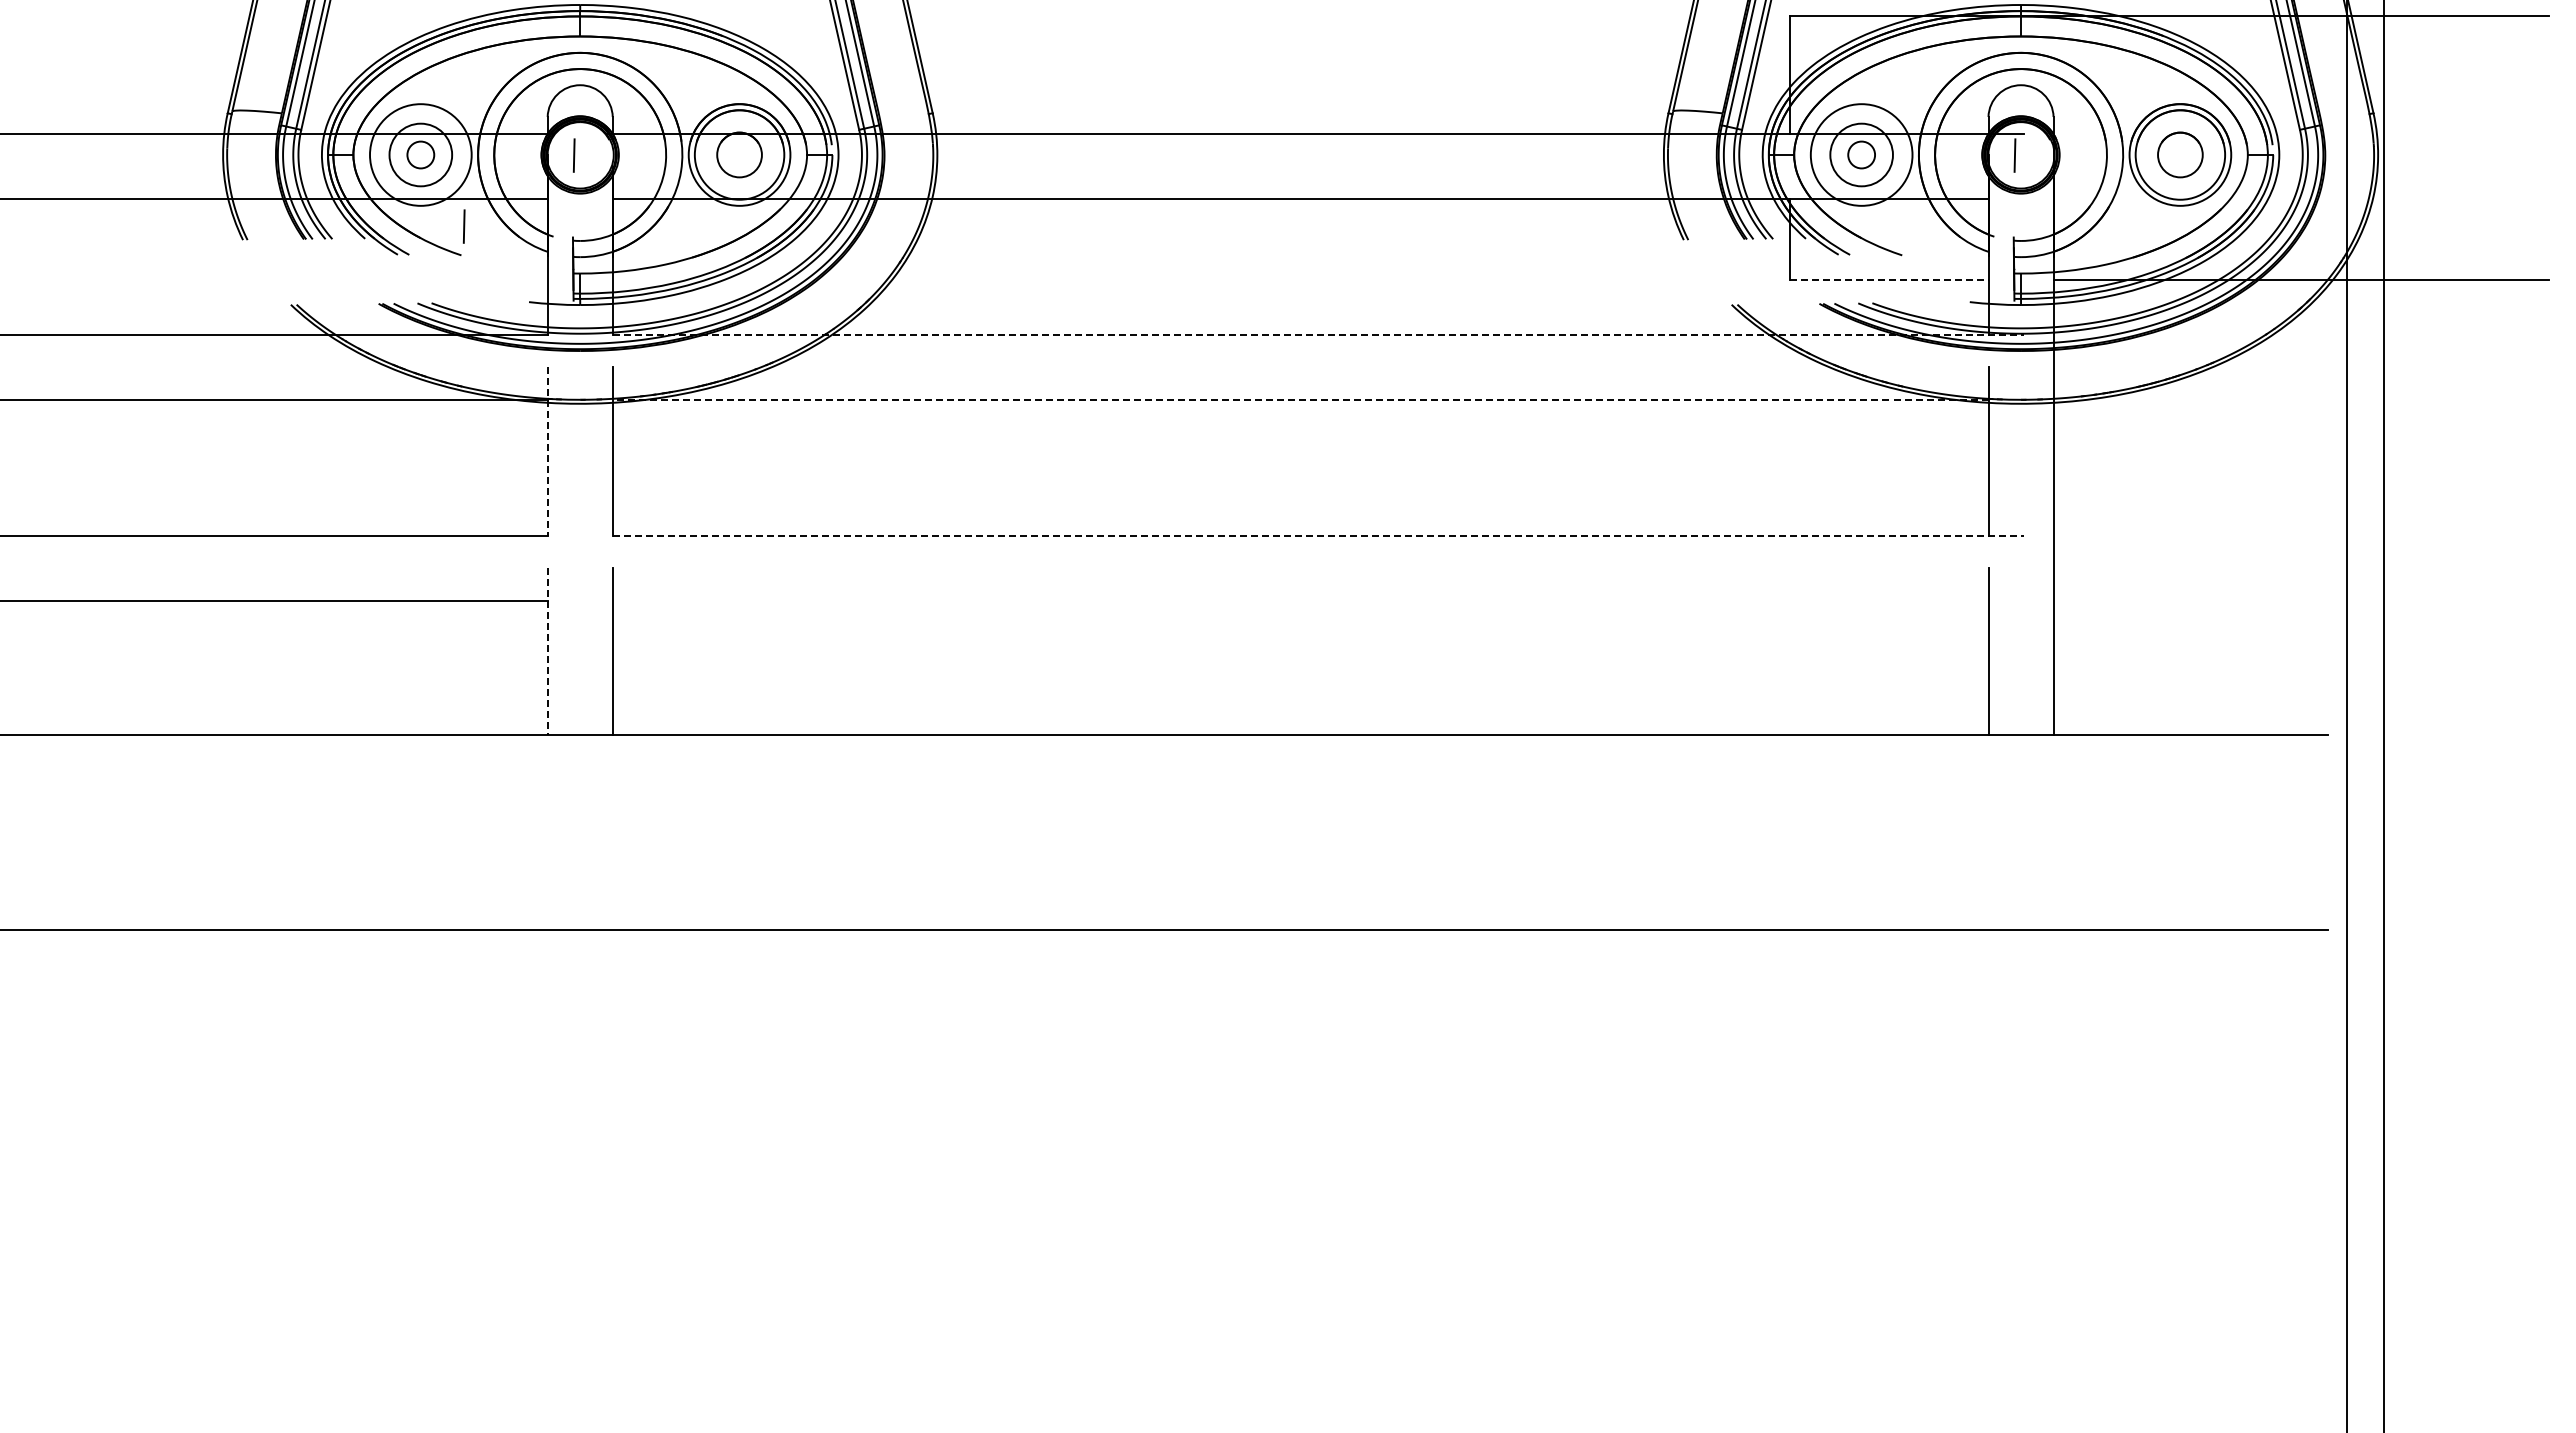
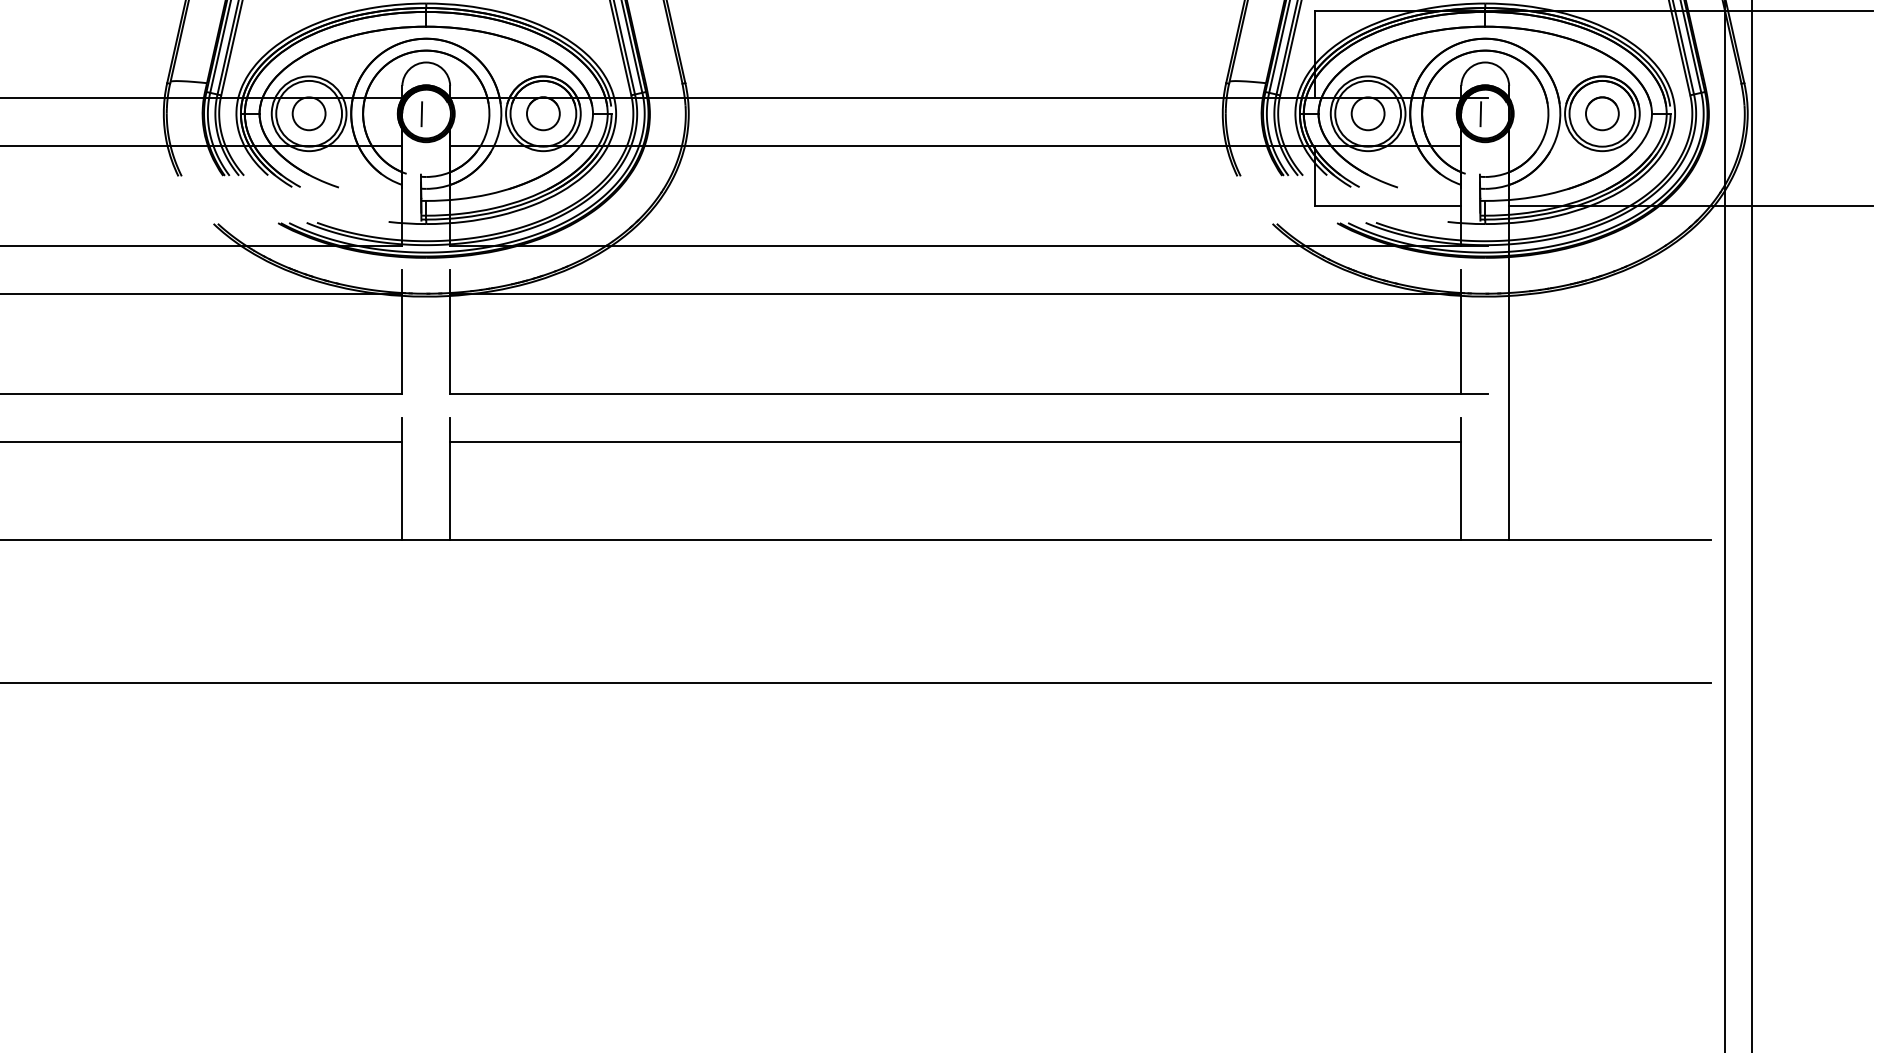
circle: (420, 154) -> (308, 113), size x1.43
circle: (420, 154) -> (308, 113), size x1.67
circle: (1861, 154) -> (1368, 113), size x1.43
circle: (1861, 154) -> (1368, 113), size x1.67
line: (463, 226) -> (340, 166), removed
line: (1889, 280) -> (1388, 206), dashed -> solid
line: (1318, 334) -> (968, 245), dashed -> solid
line: (1300, 399) -> (955, 293), dashed -> solid
line: (547, 452) -> (402, 332), dashed -> solid
line: (1318, 535) -> (968, 393), dashed -> solid
line: (1300, 600) -> (955, 441), added
line: (547, 652) -> (402, 479), dashed -> solid

